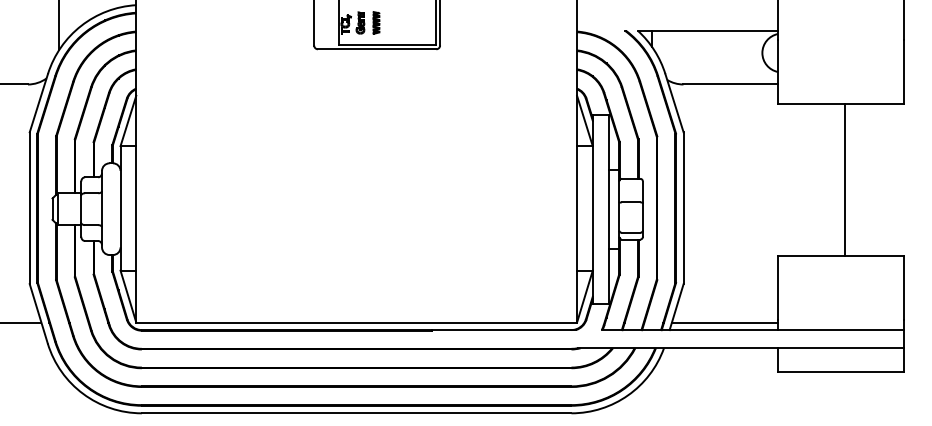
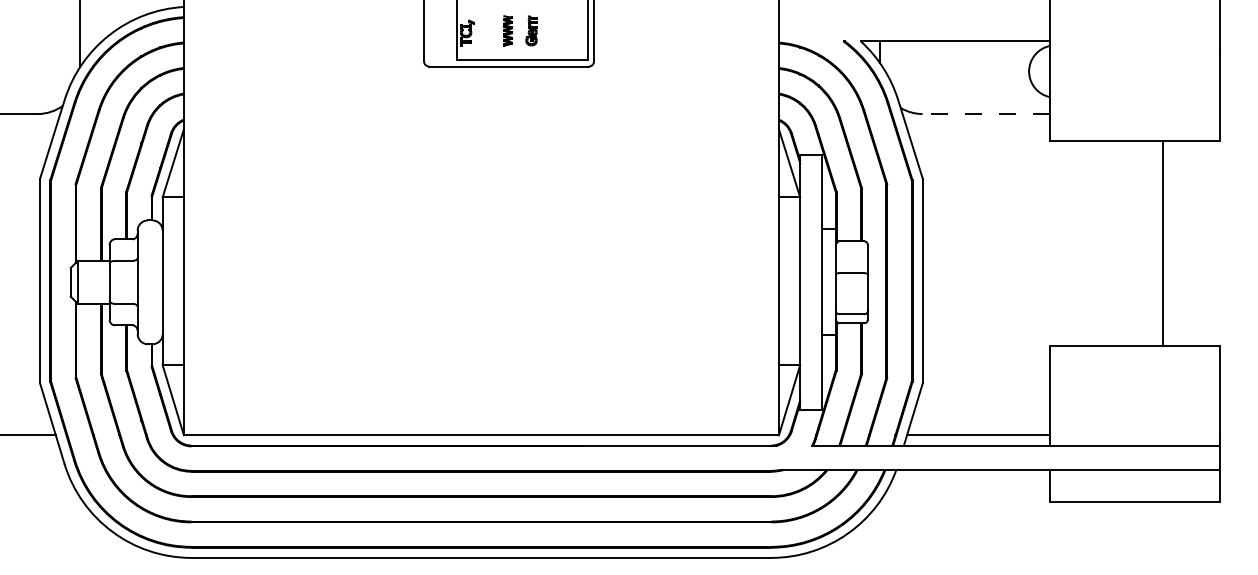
part: (360, 22) -> (531, 30), moved
line: (730, 84) -> (986, 114), solid -> dashed
line: (844, 180) -> (1163, 243), moved

